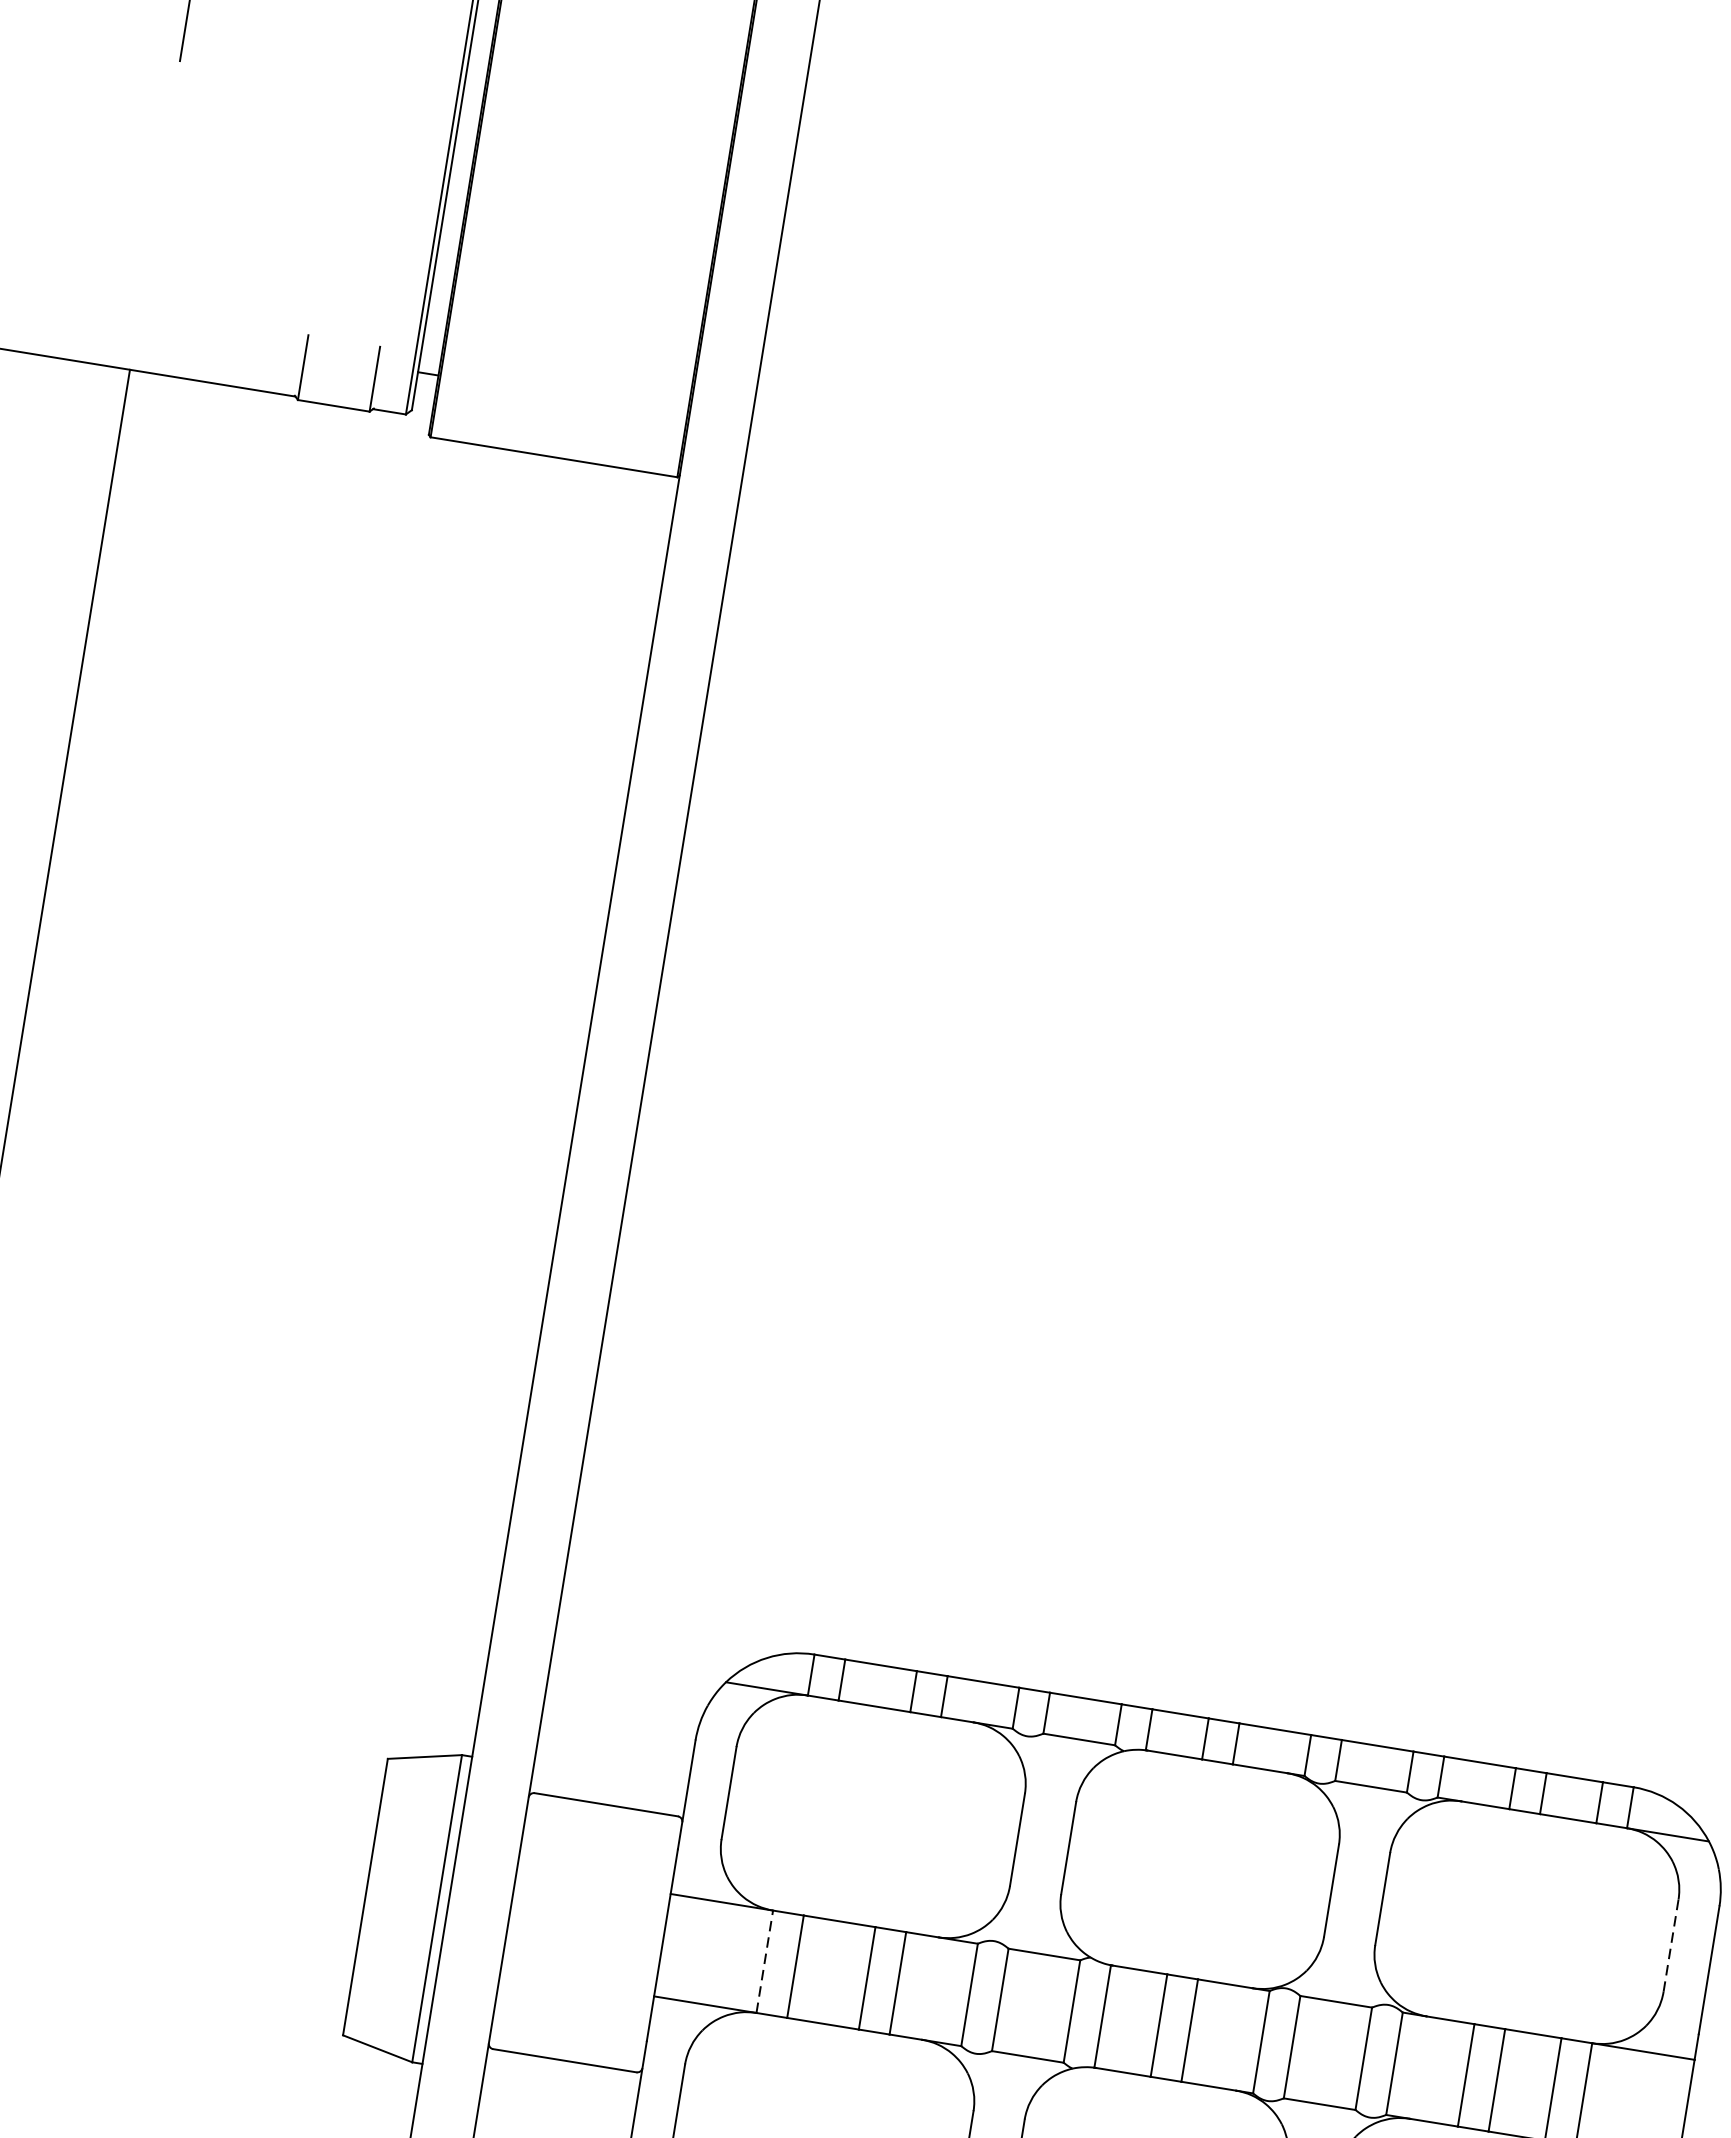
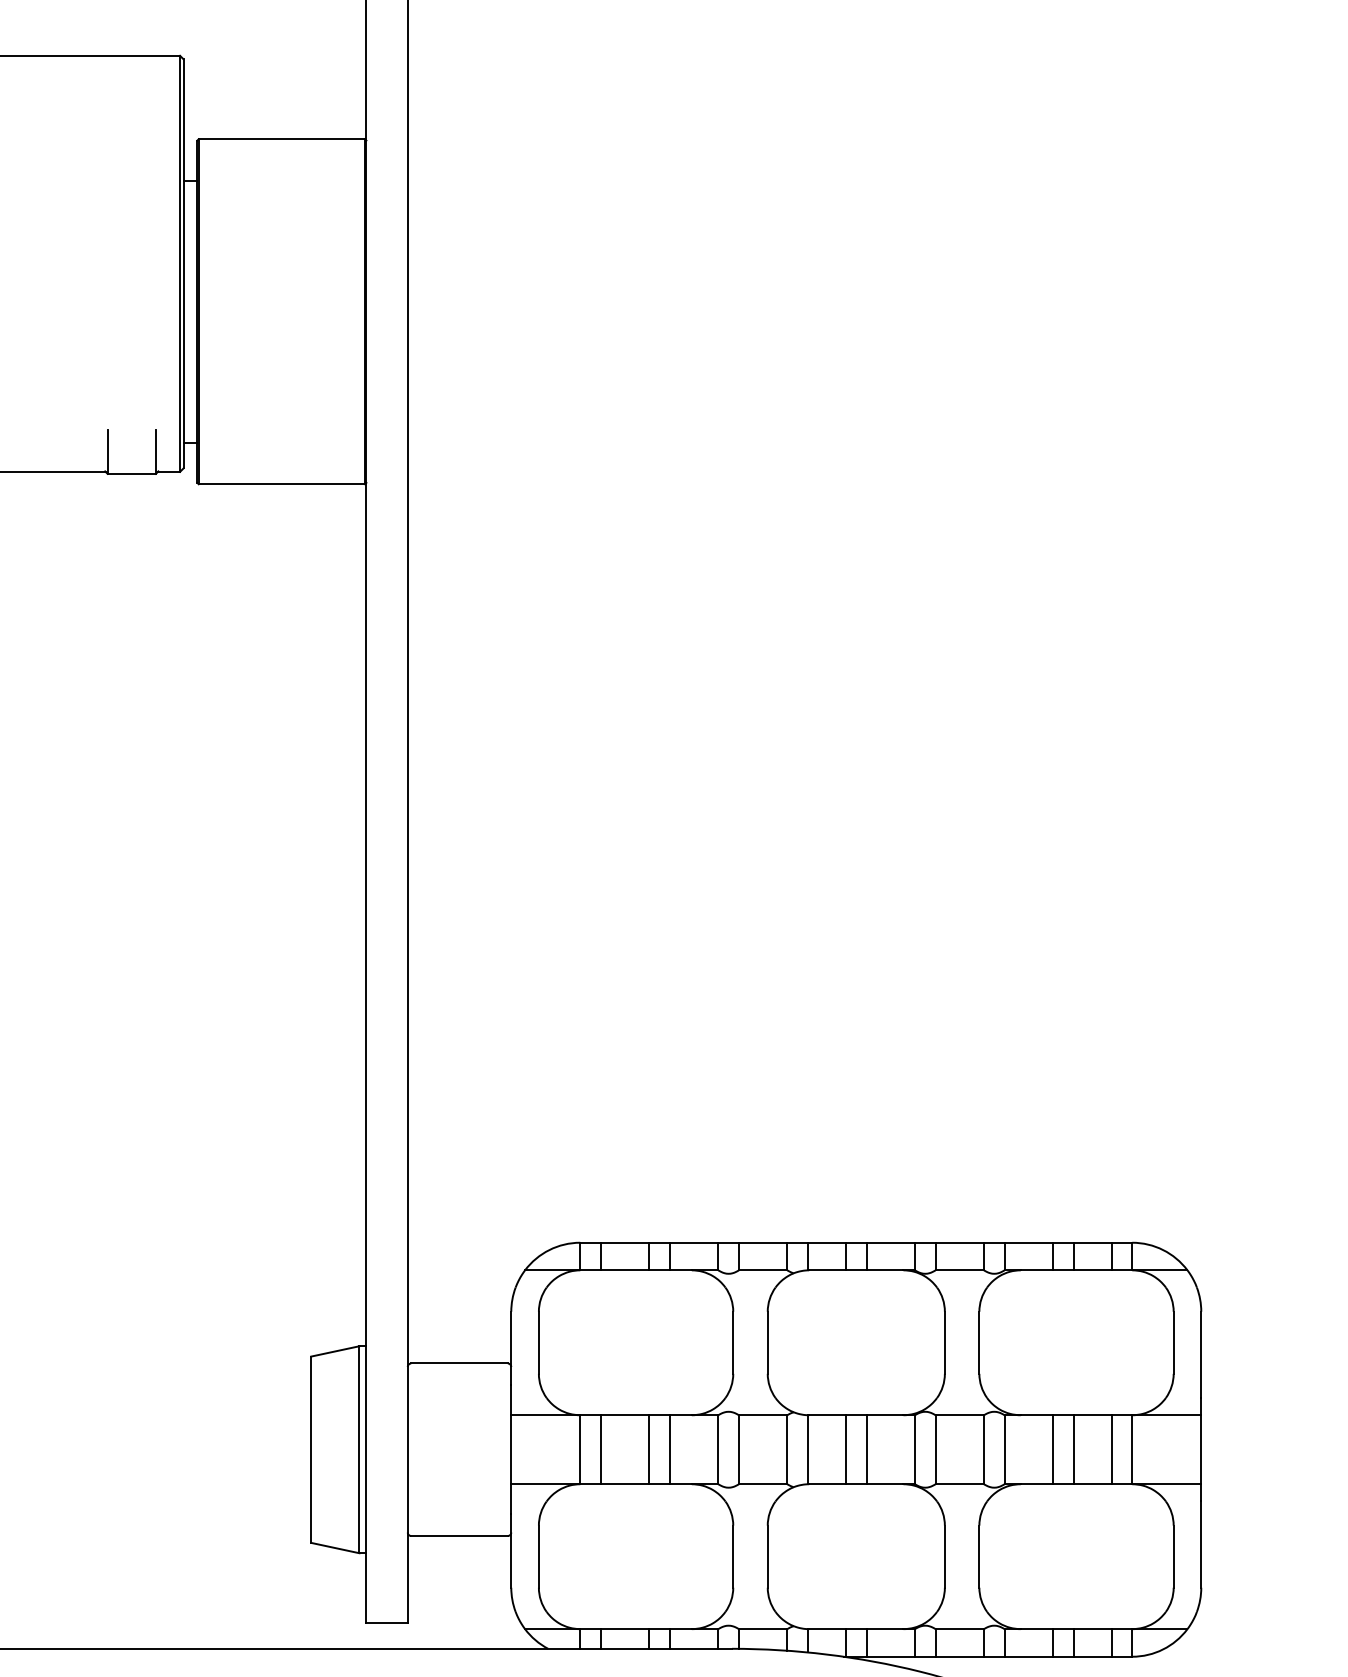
line: (1670, 1945) -> (1173, 1342), dashed -> solid
line: (765, 1961) -> (580, 1449), dashed -> solid

